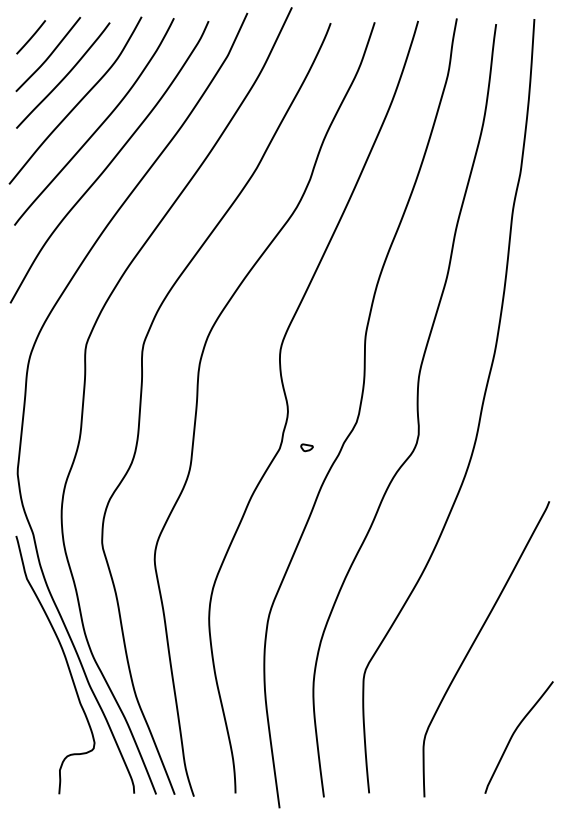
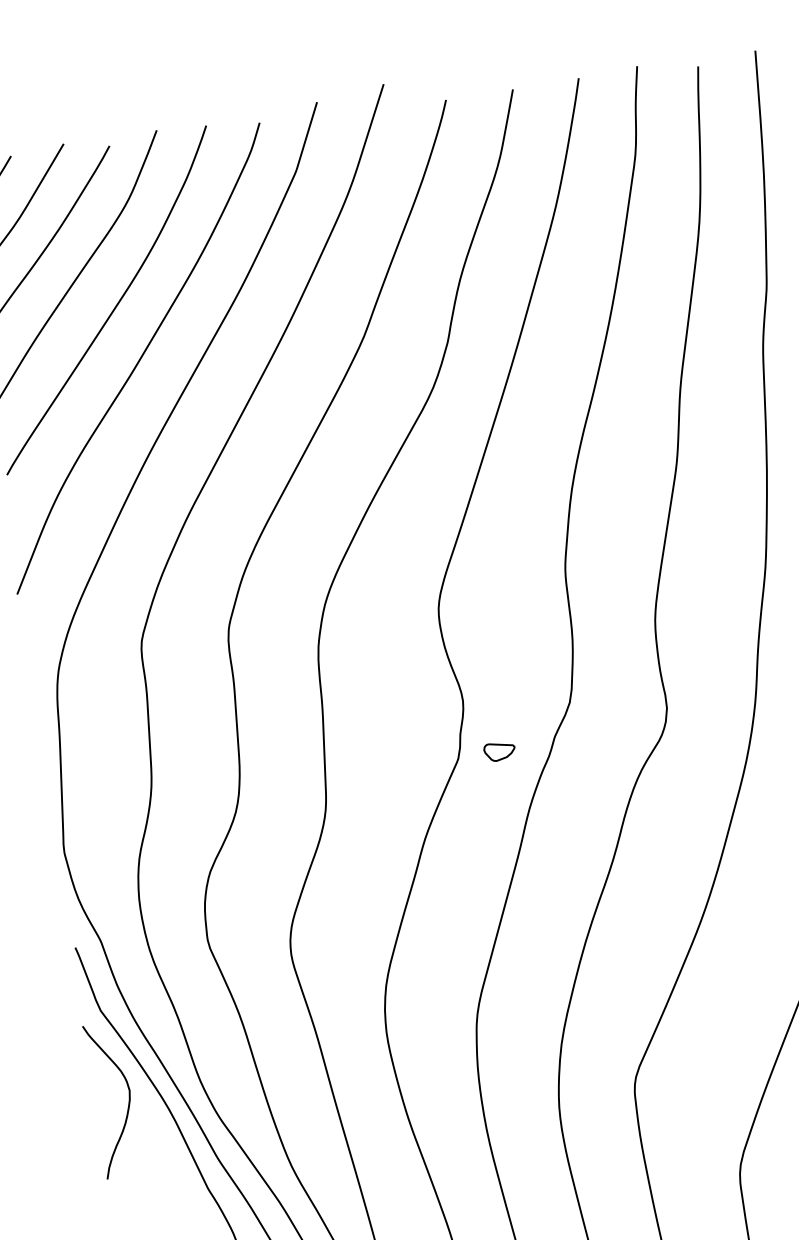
part: (306, 447) -> (498, 751), size x1.67
curve: (36, 638) -> (127, 1099), added

